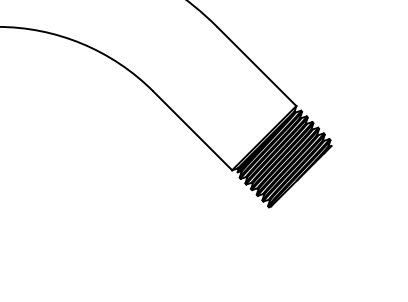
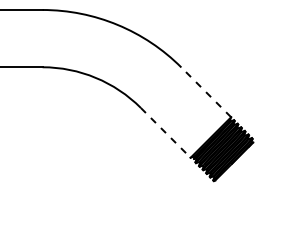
line: (255, 66) -> (205, 92), solid -> dashed
line: (193, 131) -> (166, 133), solid -> dashed

